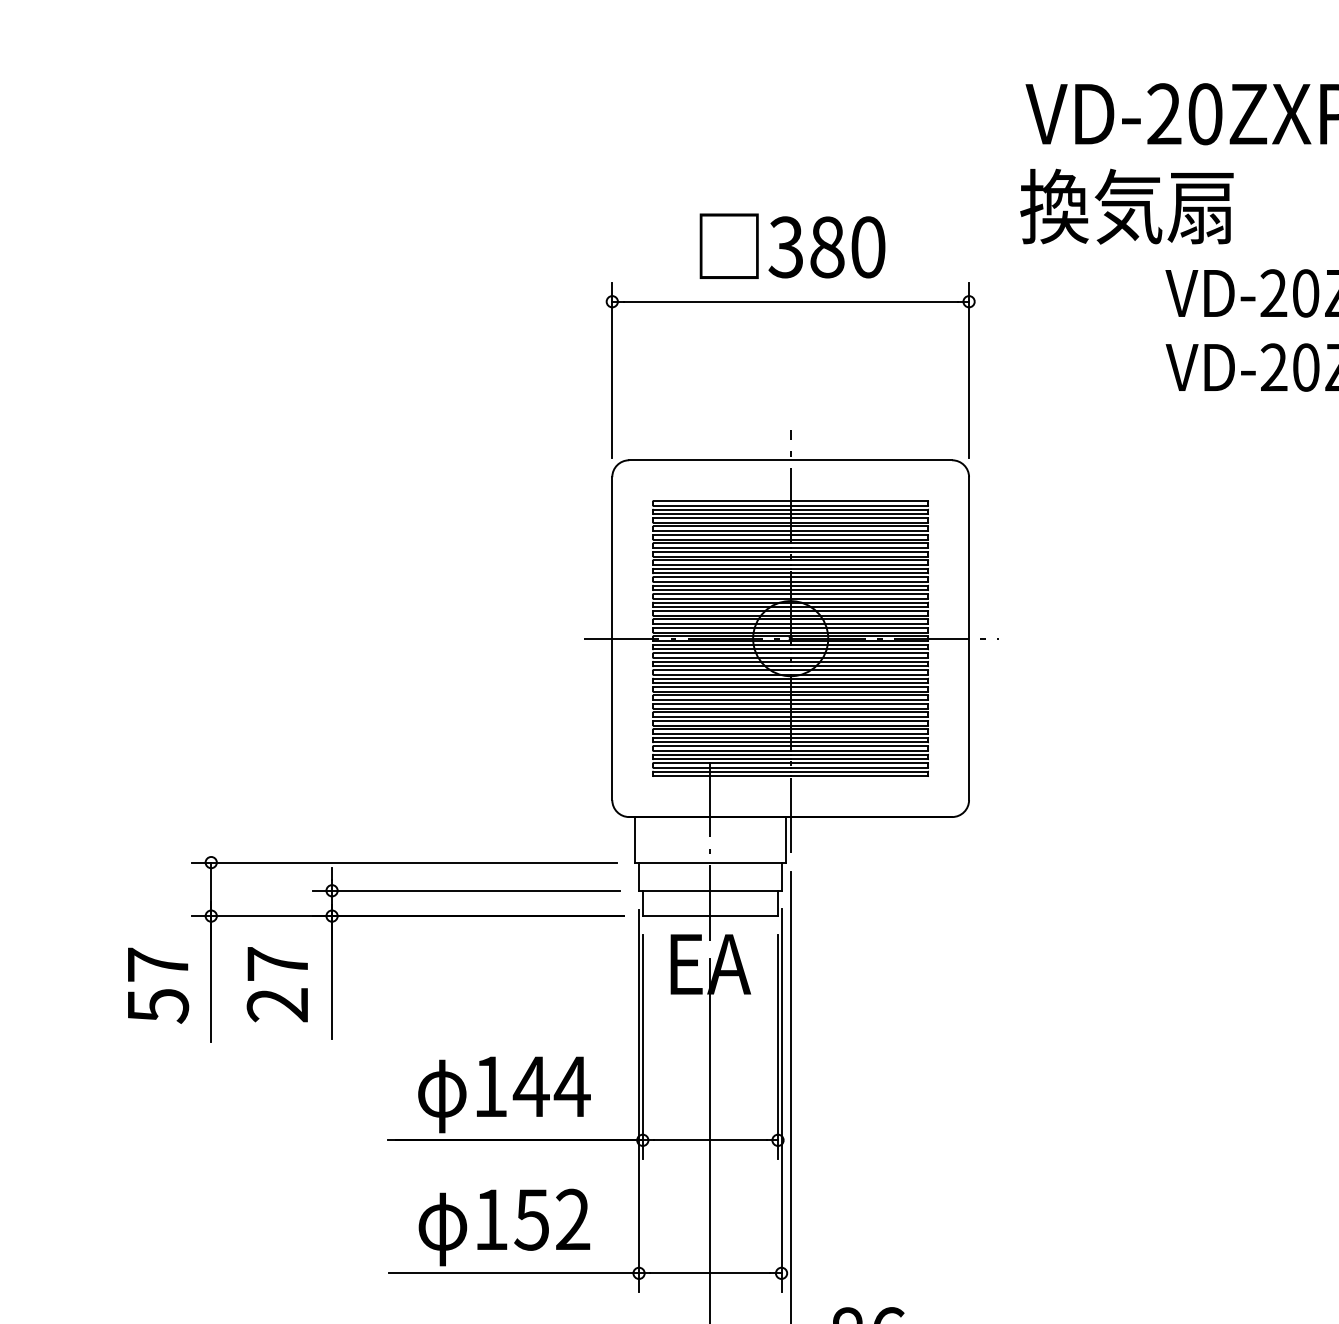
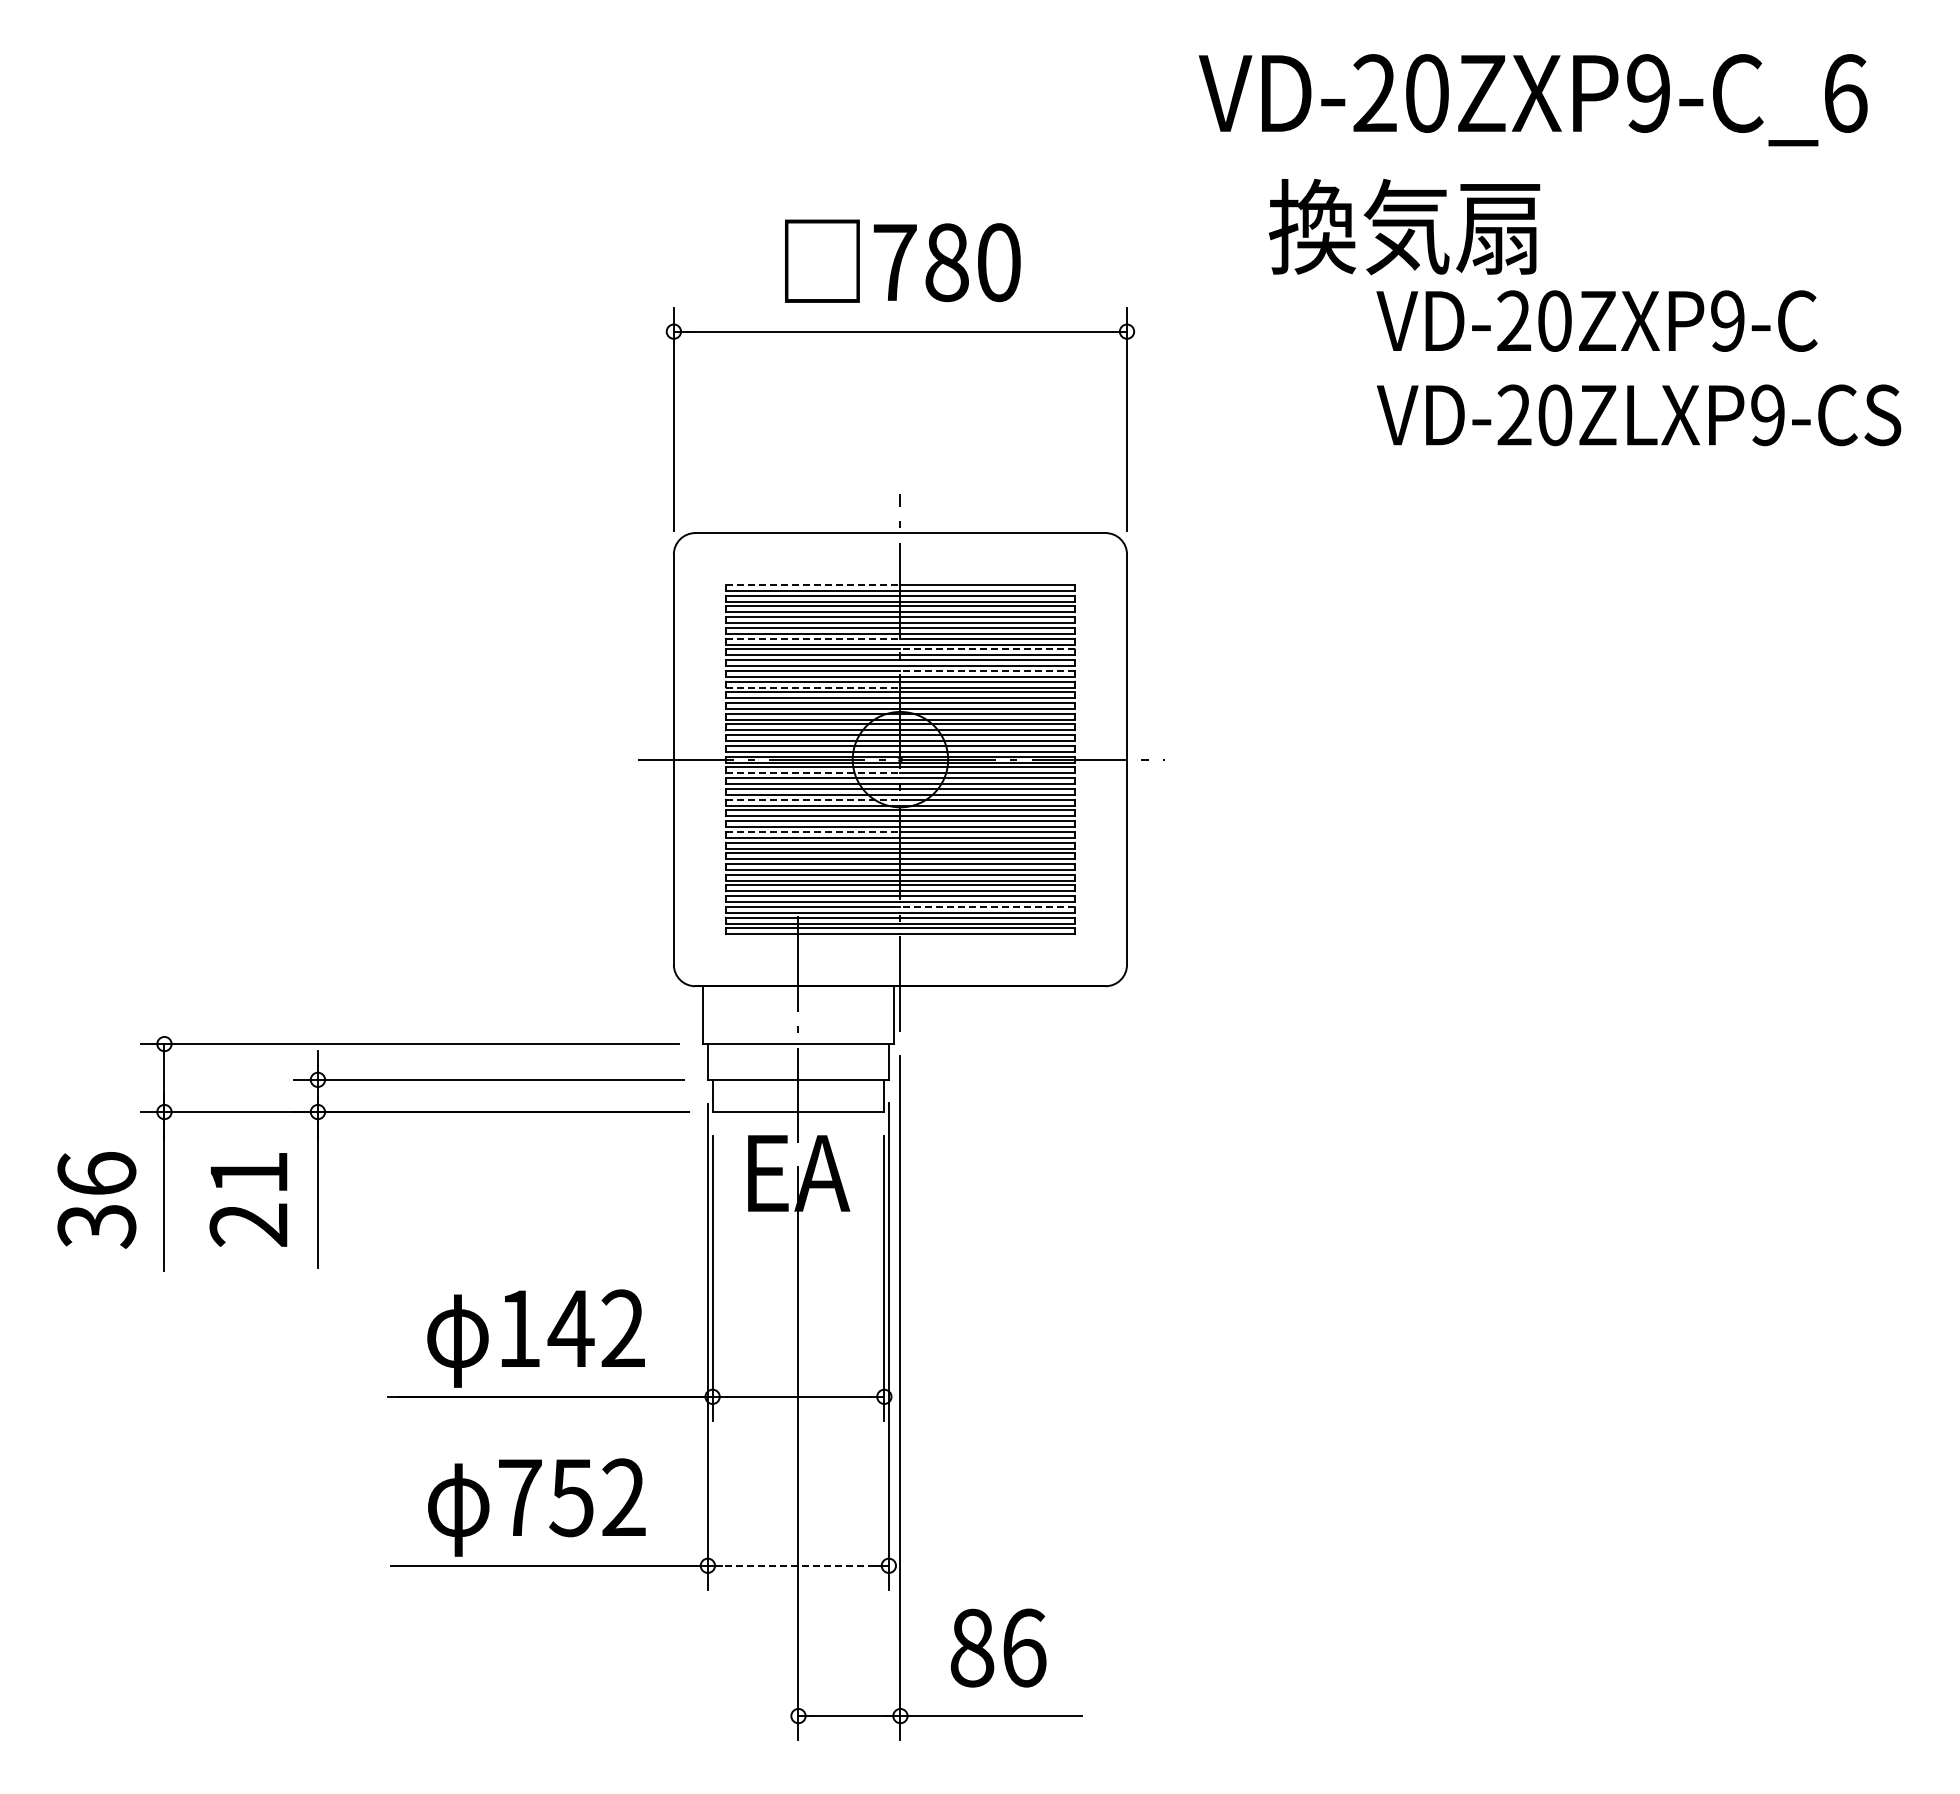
text: (1126, 206) -> (1404, 226), moved
text: (786, 247) -> (894, 262), 380 -> 780
line: (722, 500) -> (813, 584), solid -> dashed
line: (722, 543) -> (813, 638), solid -> dashed
line: (859, 551) -> (987, 649), solid -> dashed
line: (859, 568) -> (987, 670), solid -> dashed
line: (722, 581) -> (813, 687), solid -> dashed
line: (722, 649) -> (813, 773), solid -> dashed
line: (722, 670) -> (813, 799), solid -> dashed
line: (722, 695) -> (813, 831), solid -> dashed
line: (859, 754) -> (987, 906), solid -> dashed
text: (277, 963) -> (248, 1172), 27 -> 21
text: (157, 985) -> (96, 1200), 57 -> 36
text: (571, 1085) -> (622, 1327), 144 -> 142
text: (491, 1219) -> (520, 1497), 152 -> 752
line: (709, 1273) -> (797, 1565), solid -> dashed

